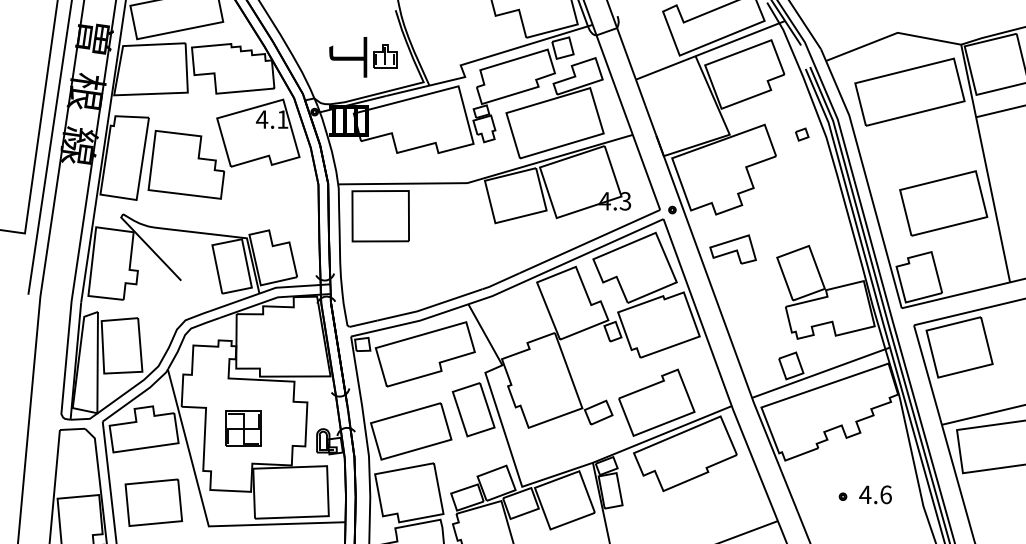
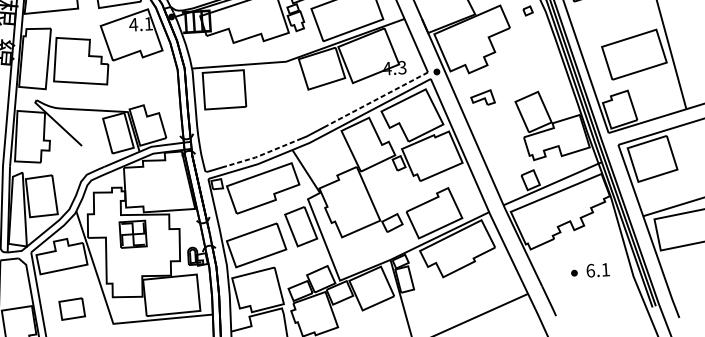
line: (589, 241) -> (377, 98), solid -> dashed
part: (732, 249) -> (482, 97), size x0.7
line: (429, 307) -> (264, 154), solid -> dashed
part: (243, 428) -> (133, 234), moved
text: (875, 494) -> (598, 270), 4.6 -> 6.1
part: (153, 502) -> (71, 309), size x0.6

